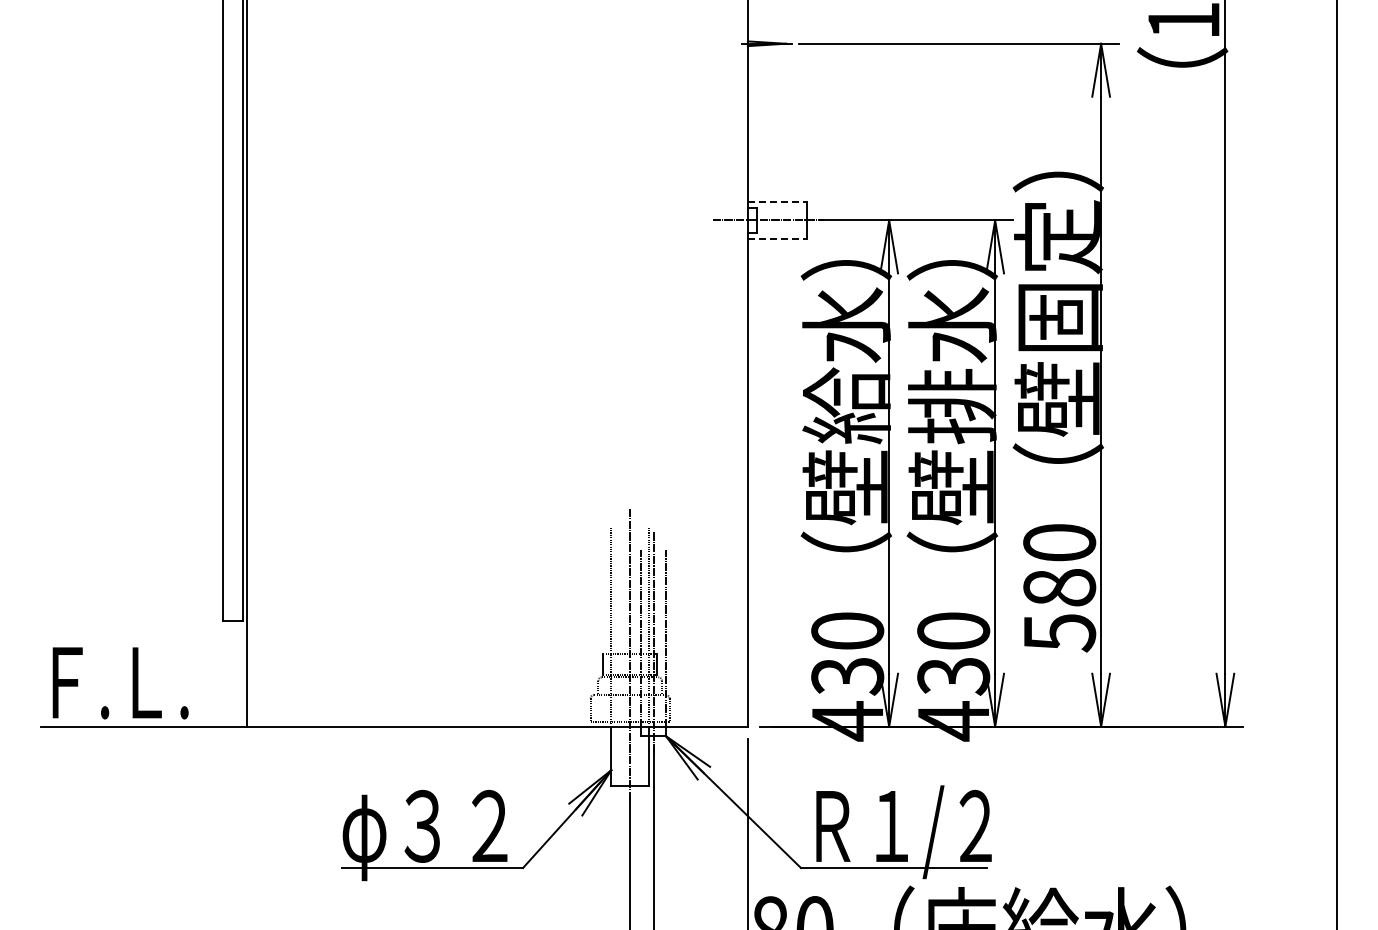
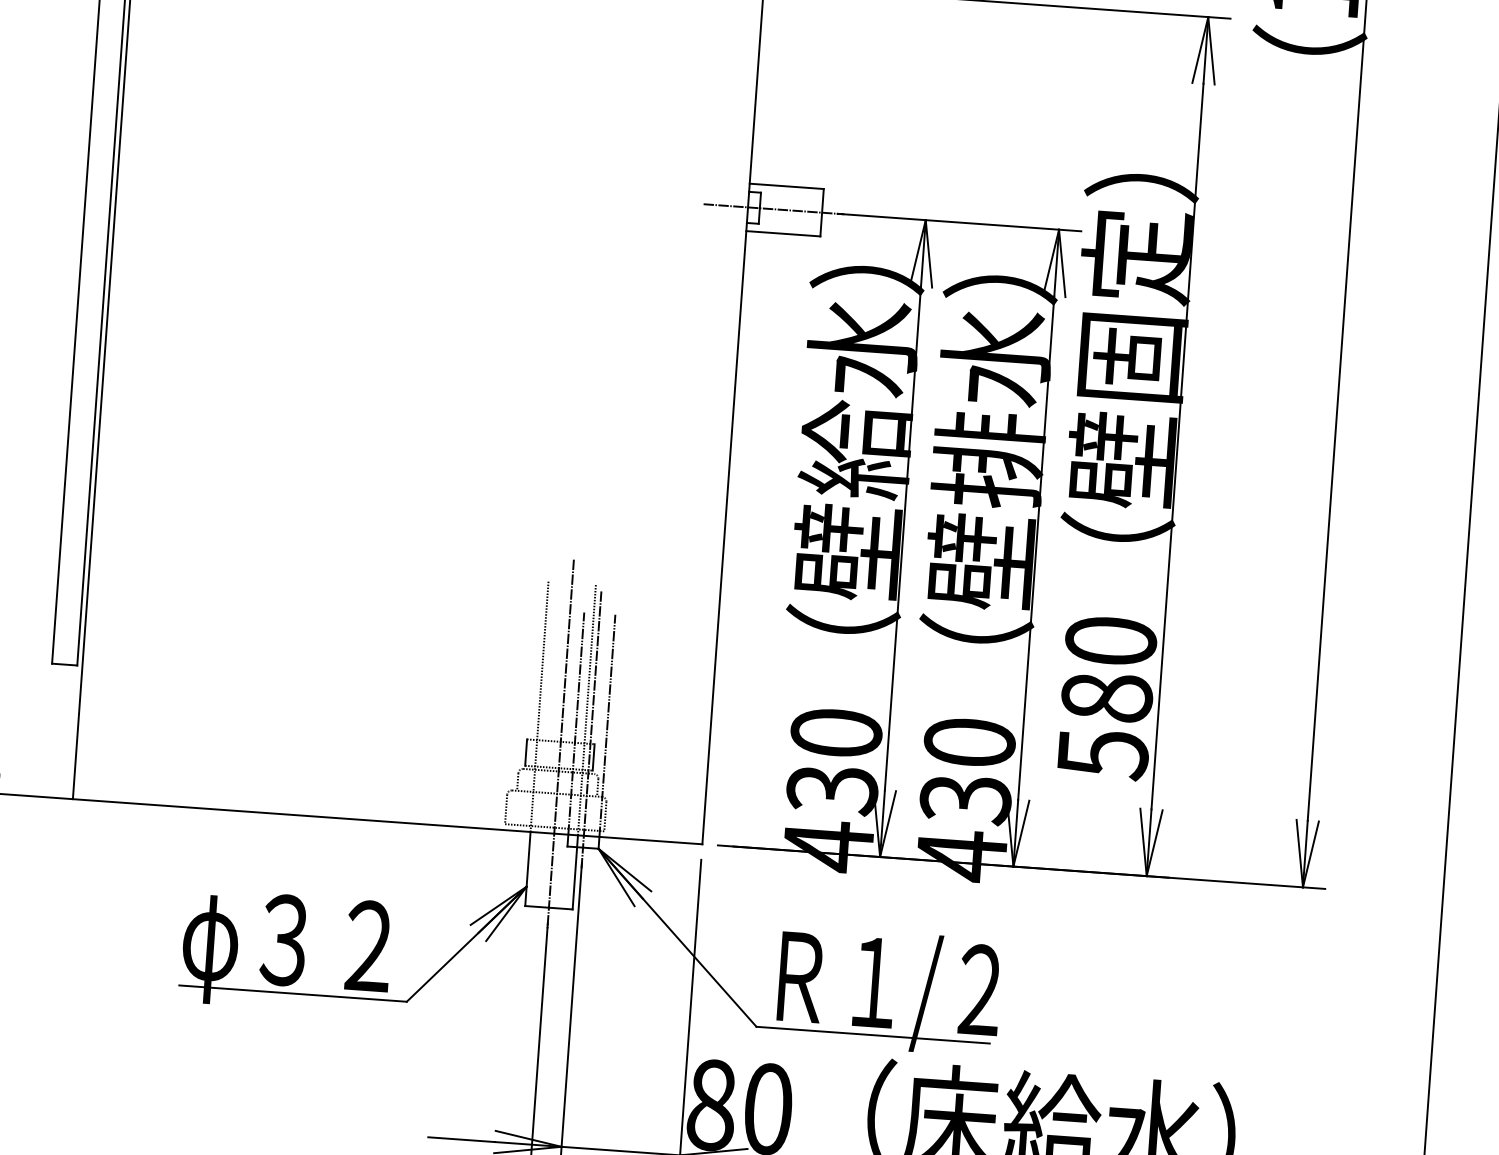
line: (777, 201) -> (786, 186), dashed -> solid
line: (777, 239) -> (783, 234), dashed -> solid

